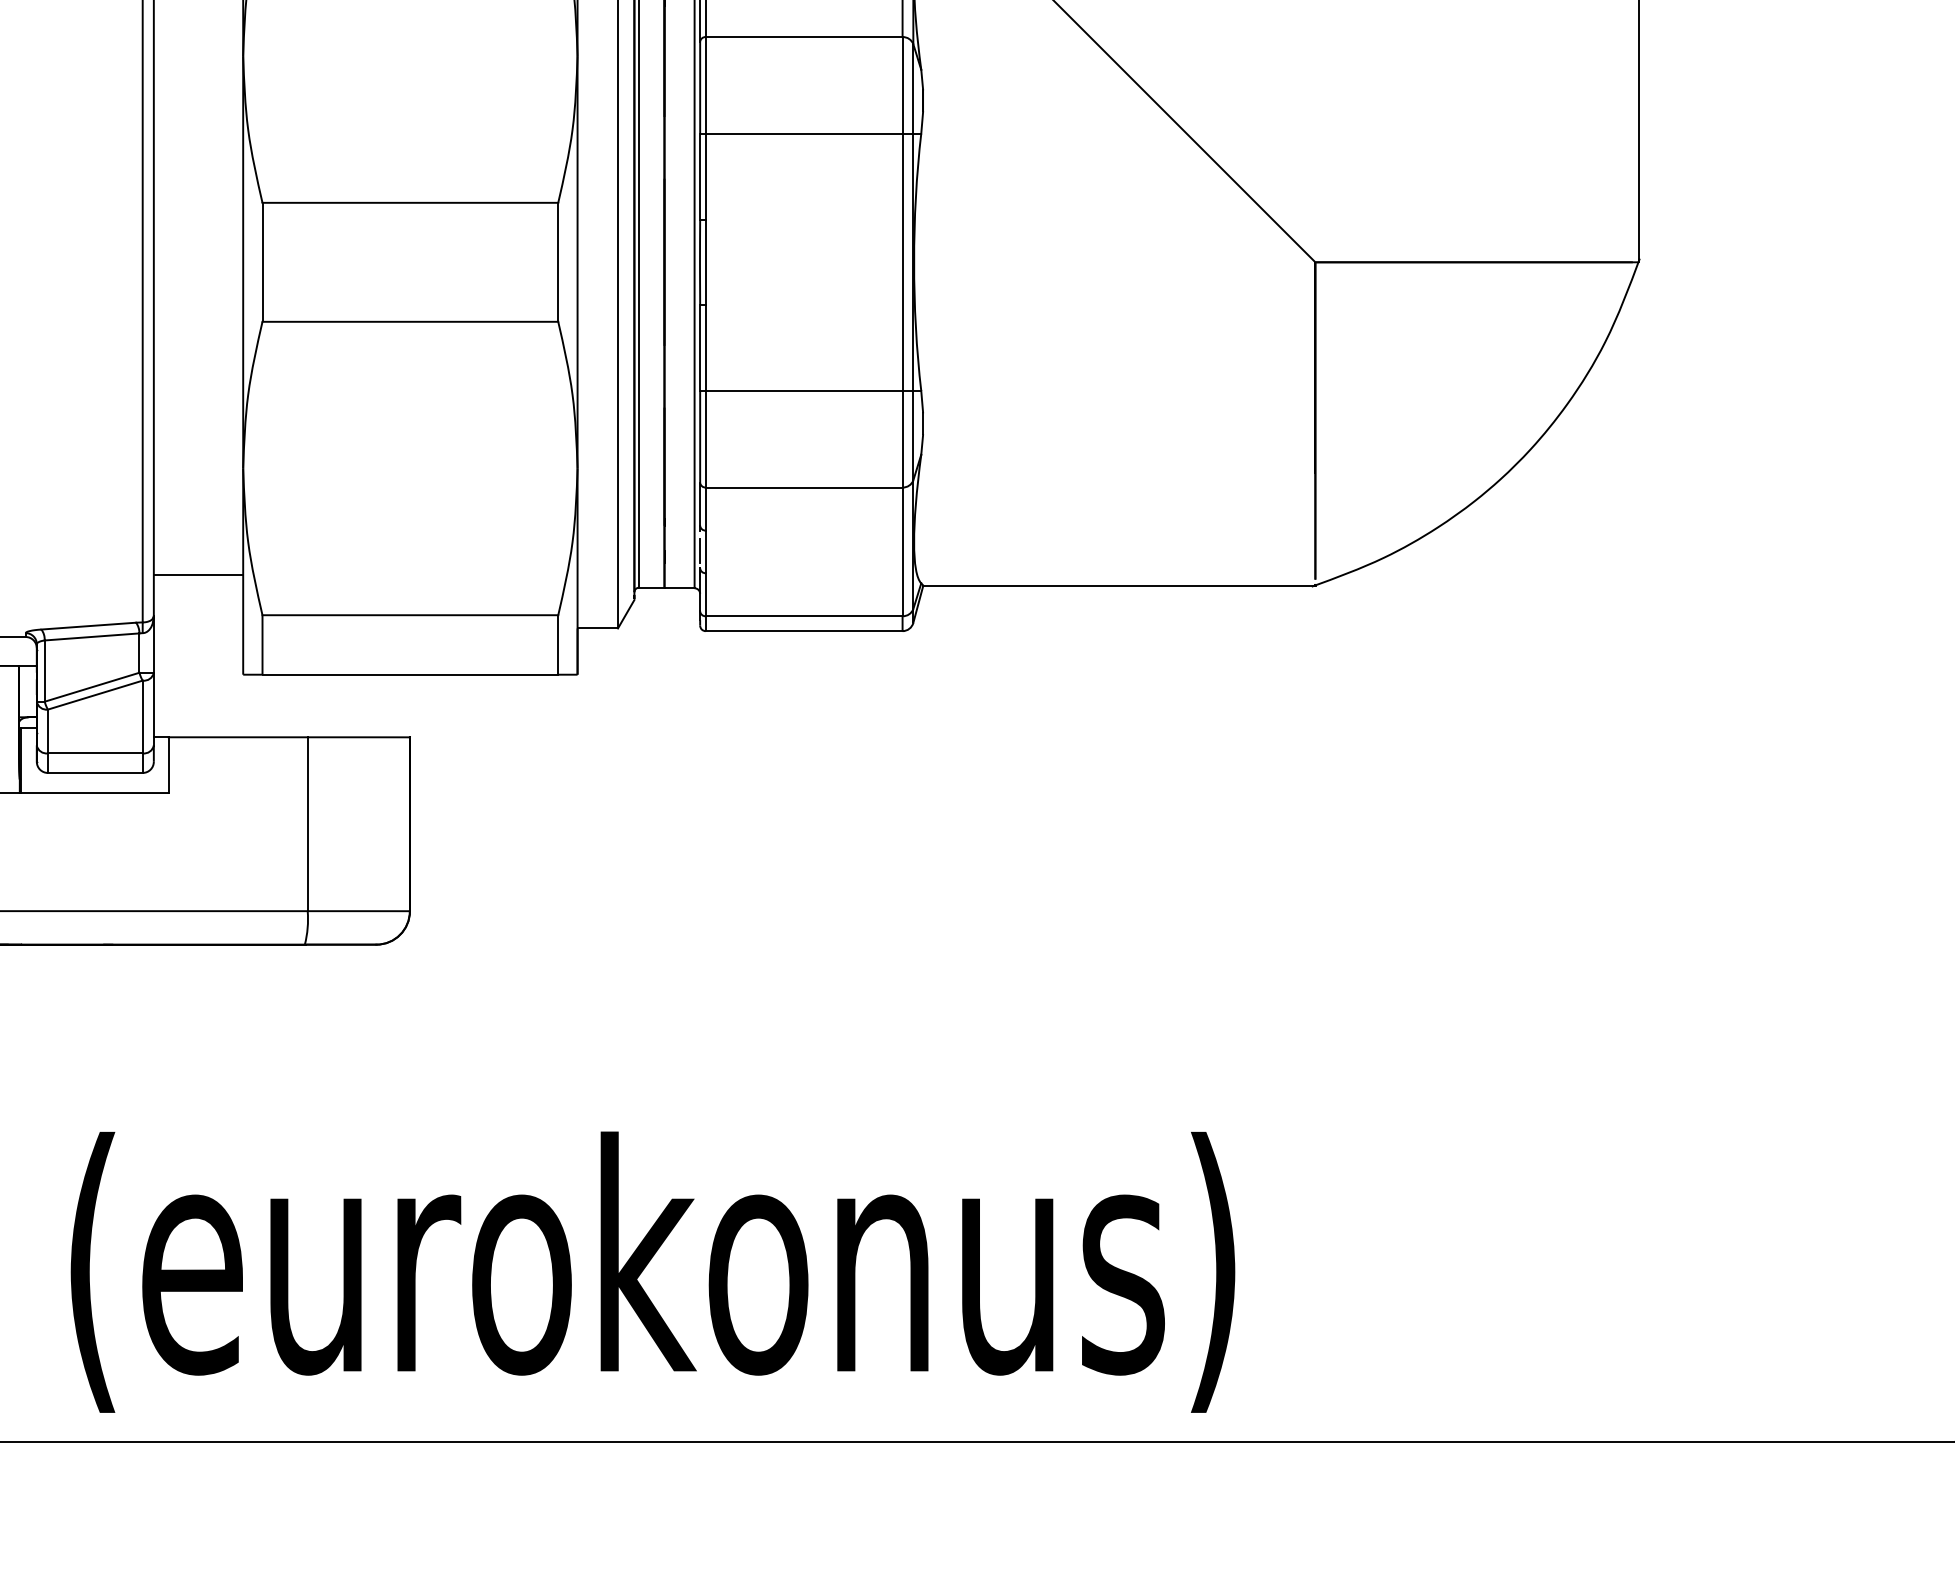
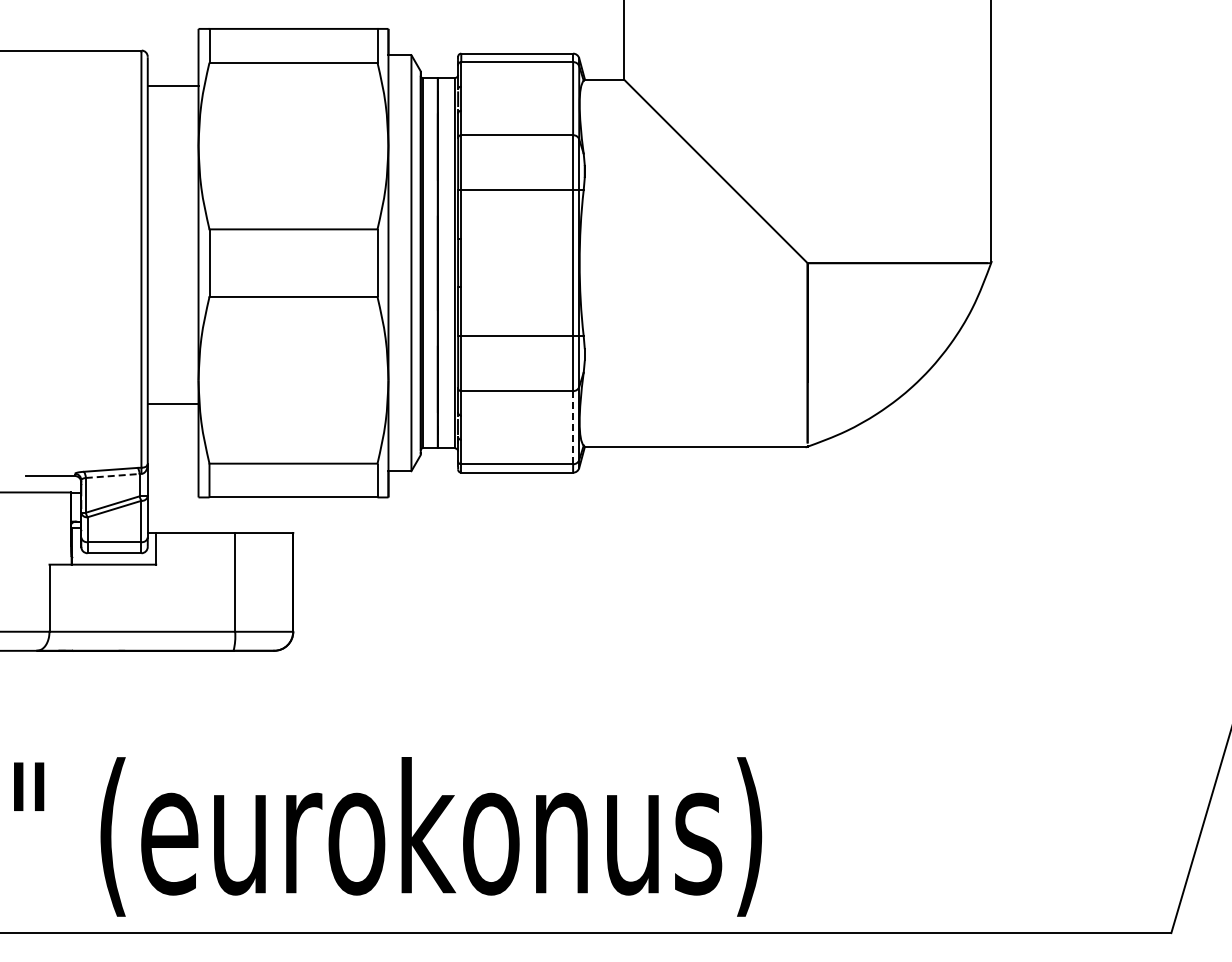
line: (903, 551) -> (573, 427), solid -> dashed
line: (197, 574) -> (172, 403), moved
line: (91, 637) -> (112, 476), solid -> dashed

